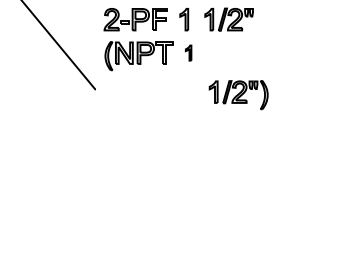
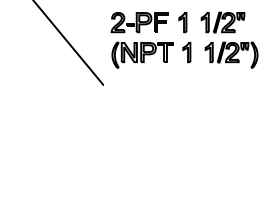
part: (188, 52) -> (186, 51), size x1.43
part: (238, 95) -> (231, 55), moved

